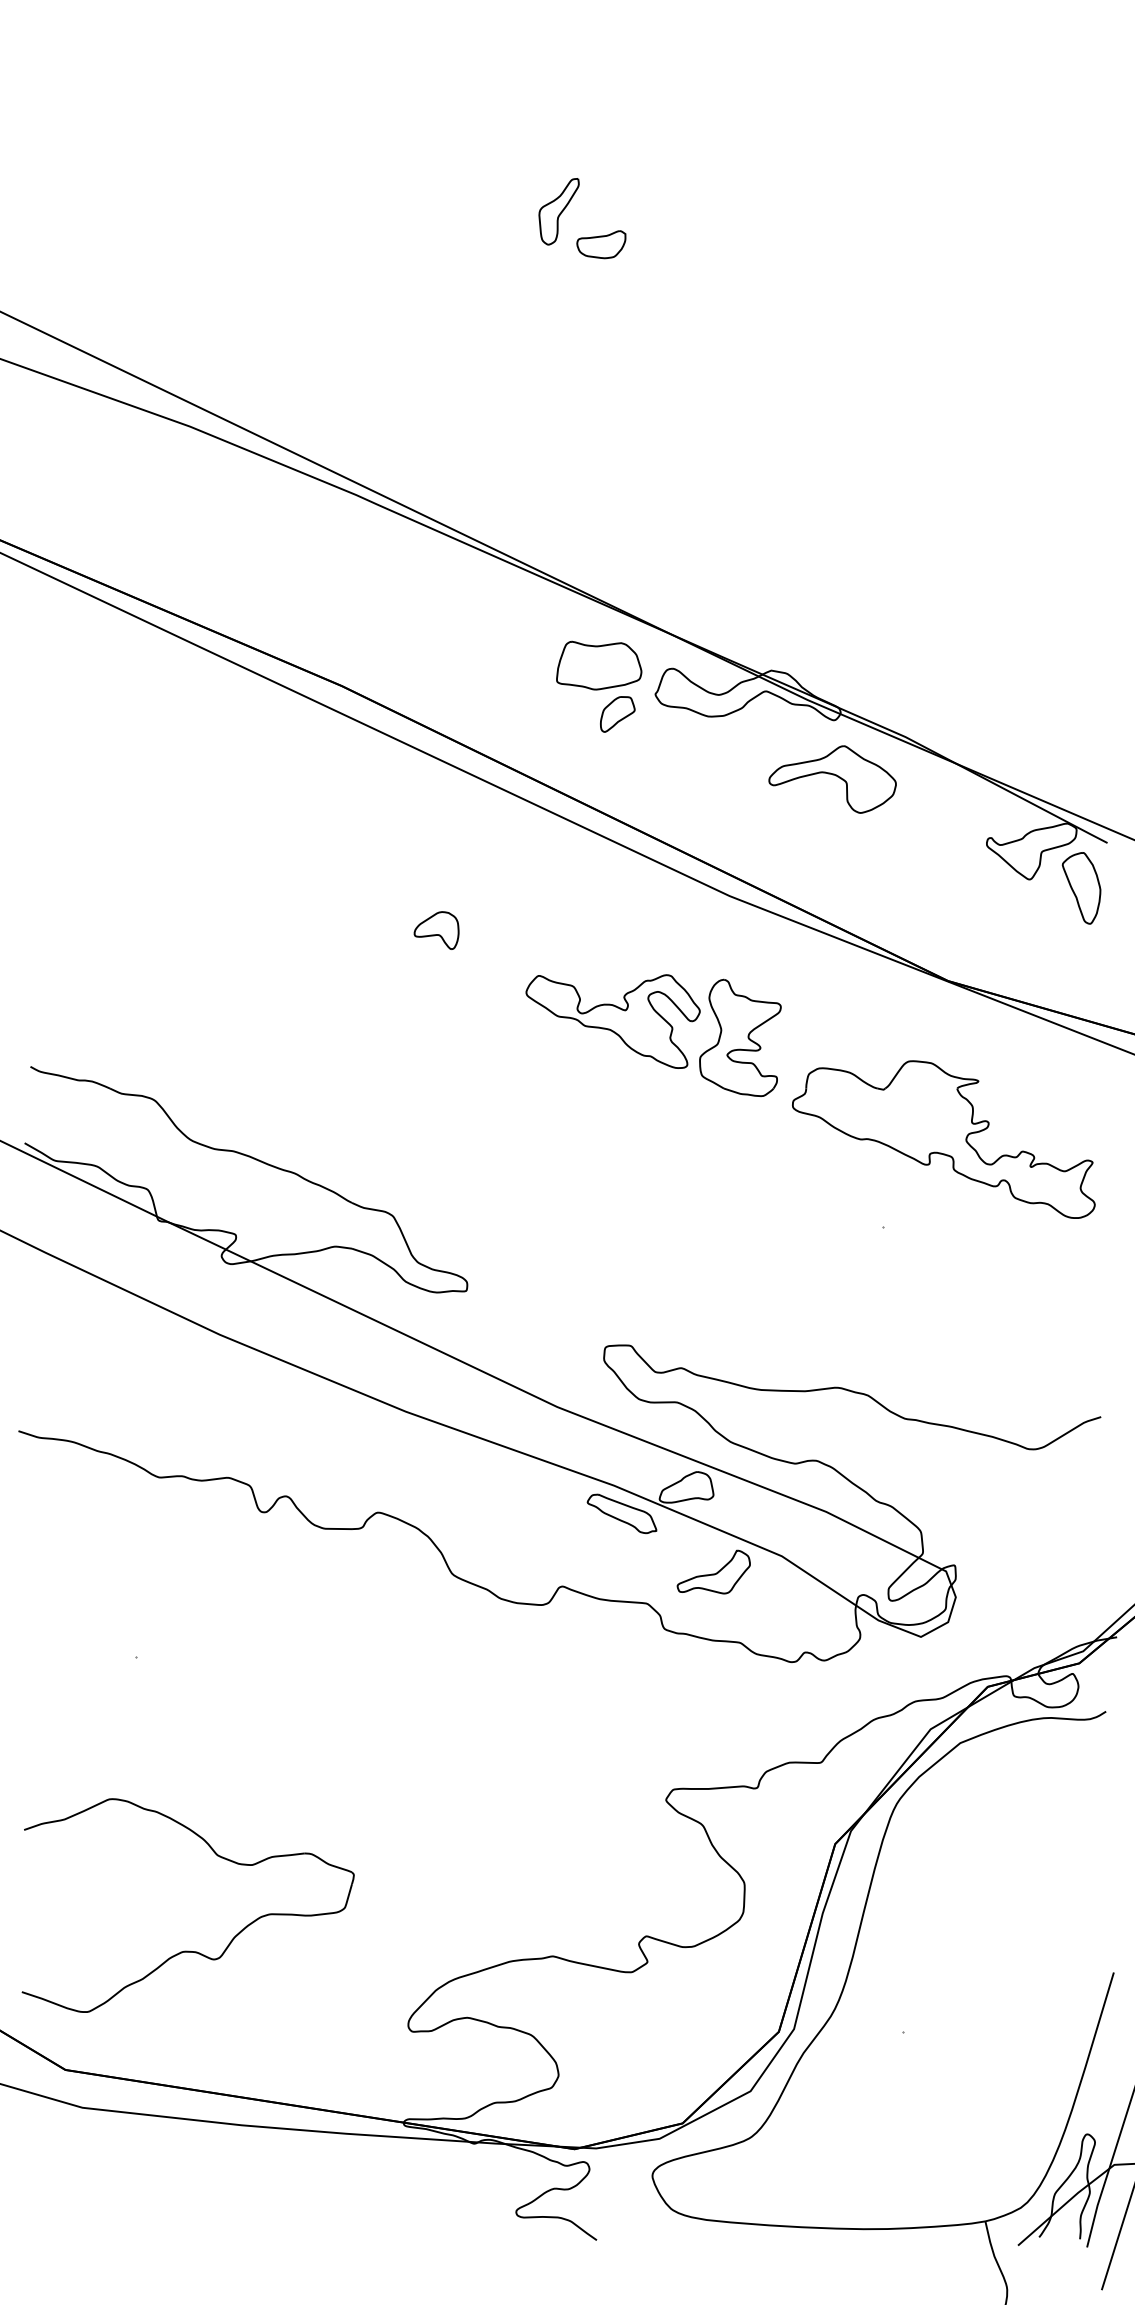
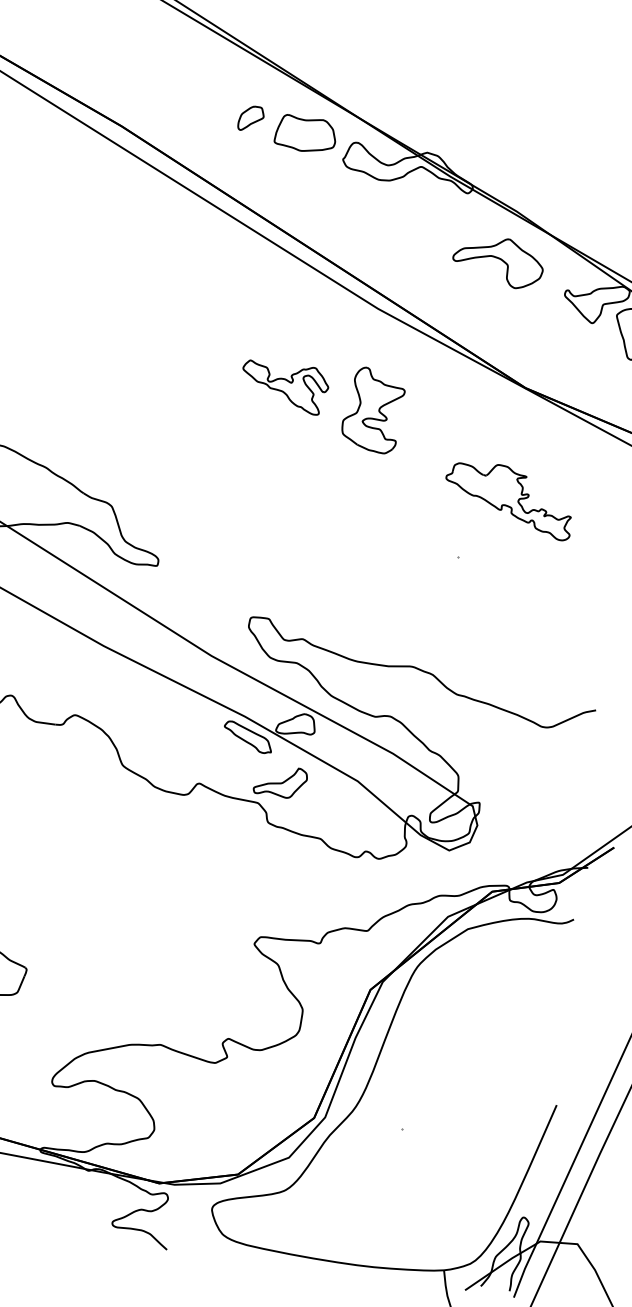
part: (617, 714) -> (251, 118), moved
part: (832, 779) -> (498, 262), moved
part: (436, 930) -> (167, 307), removed
part: (612, 1021) -> (284, 387), size x0.7
part: (943, 1139) -> (508, 499), size x0.6
part: (713, 1571) -> (280, 781), moved

